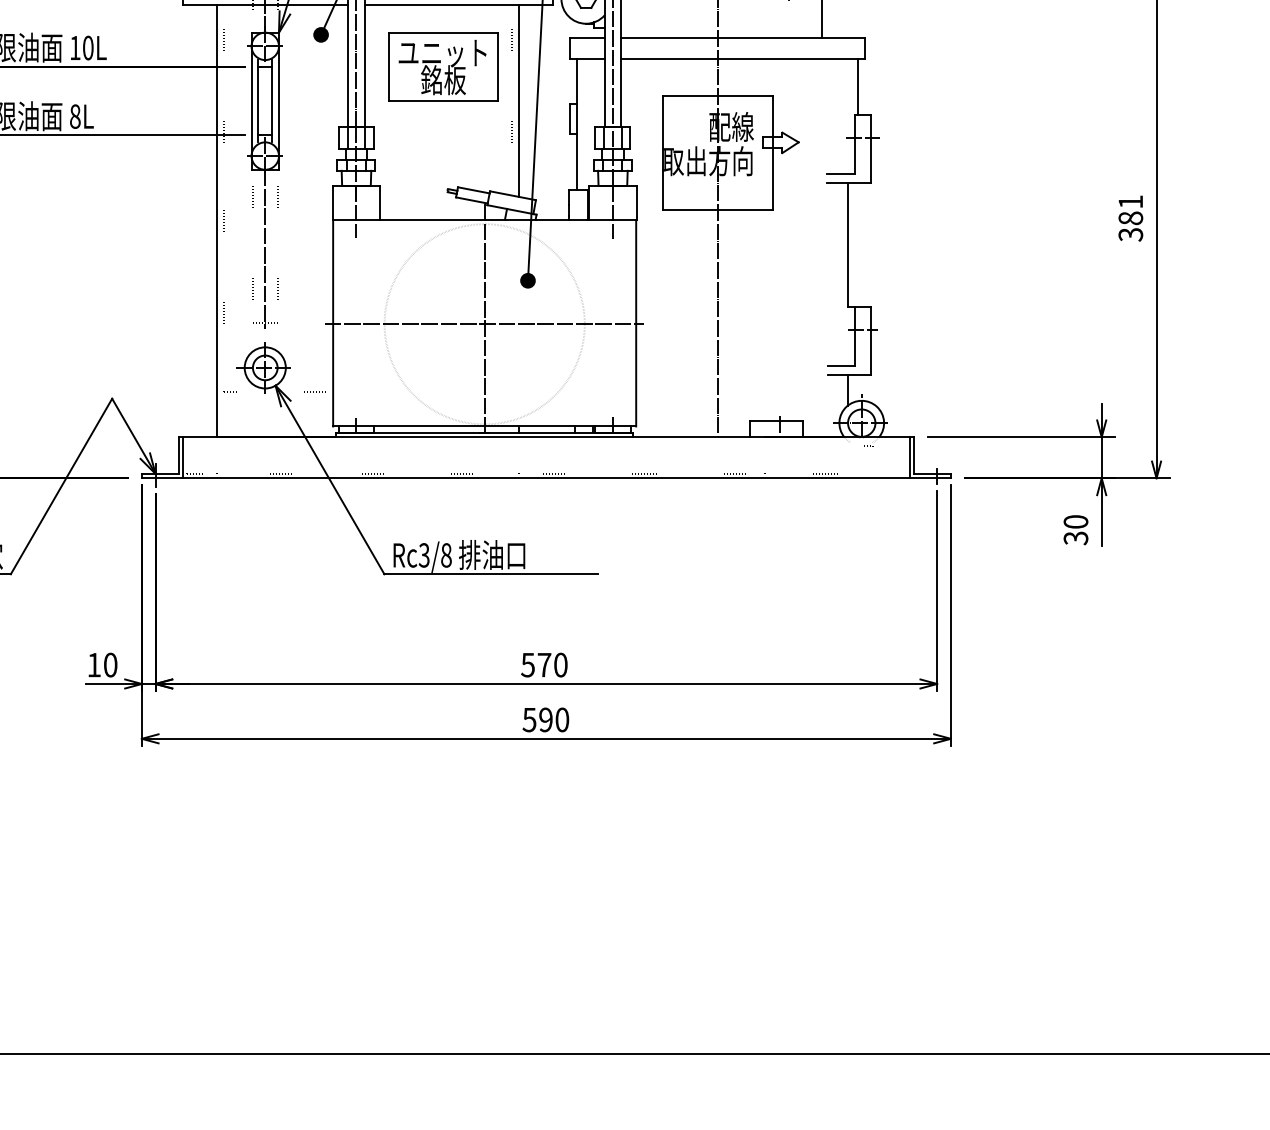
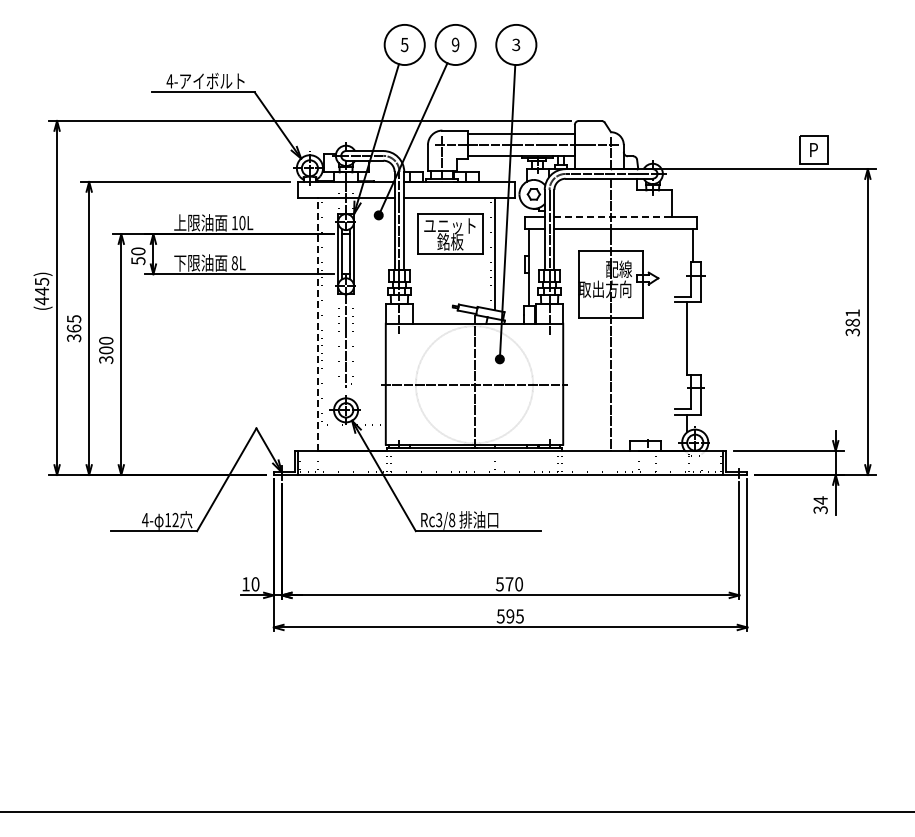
line: (722, 38) -> (613, 217), solid -> dashed
line: (216, 219) -> (317, 323), solid -> dashed
text: (1075, 521) -> (820, 500), 30 -> 34
text: (561, 720) -> (519, 616), 590 -> 595

